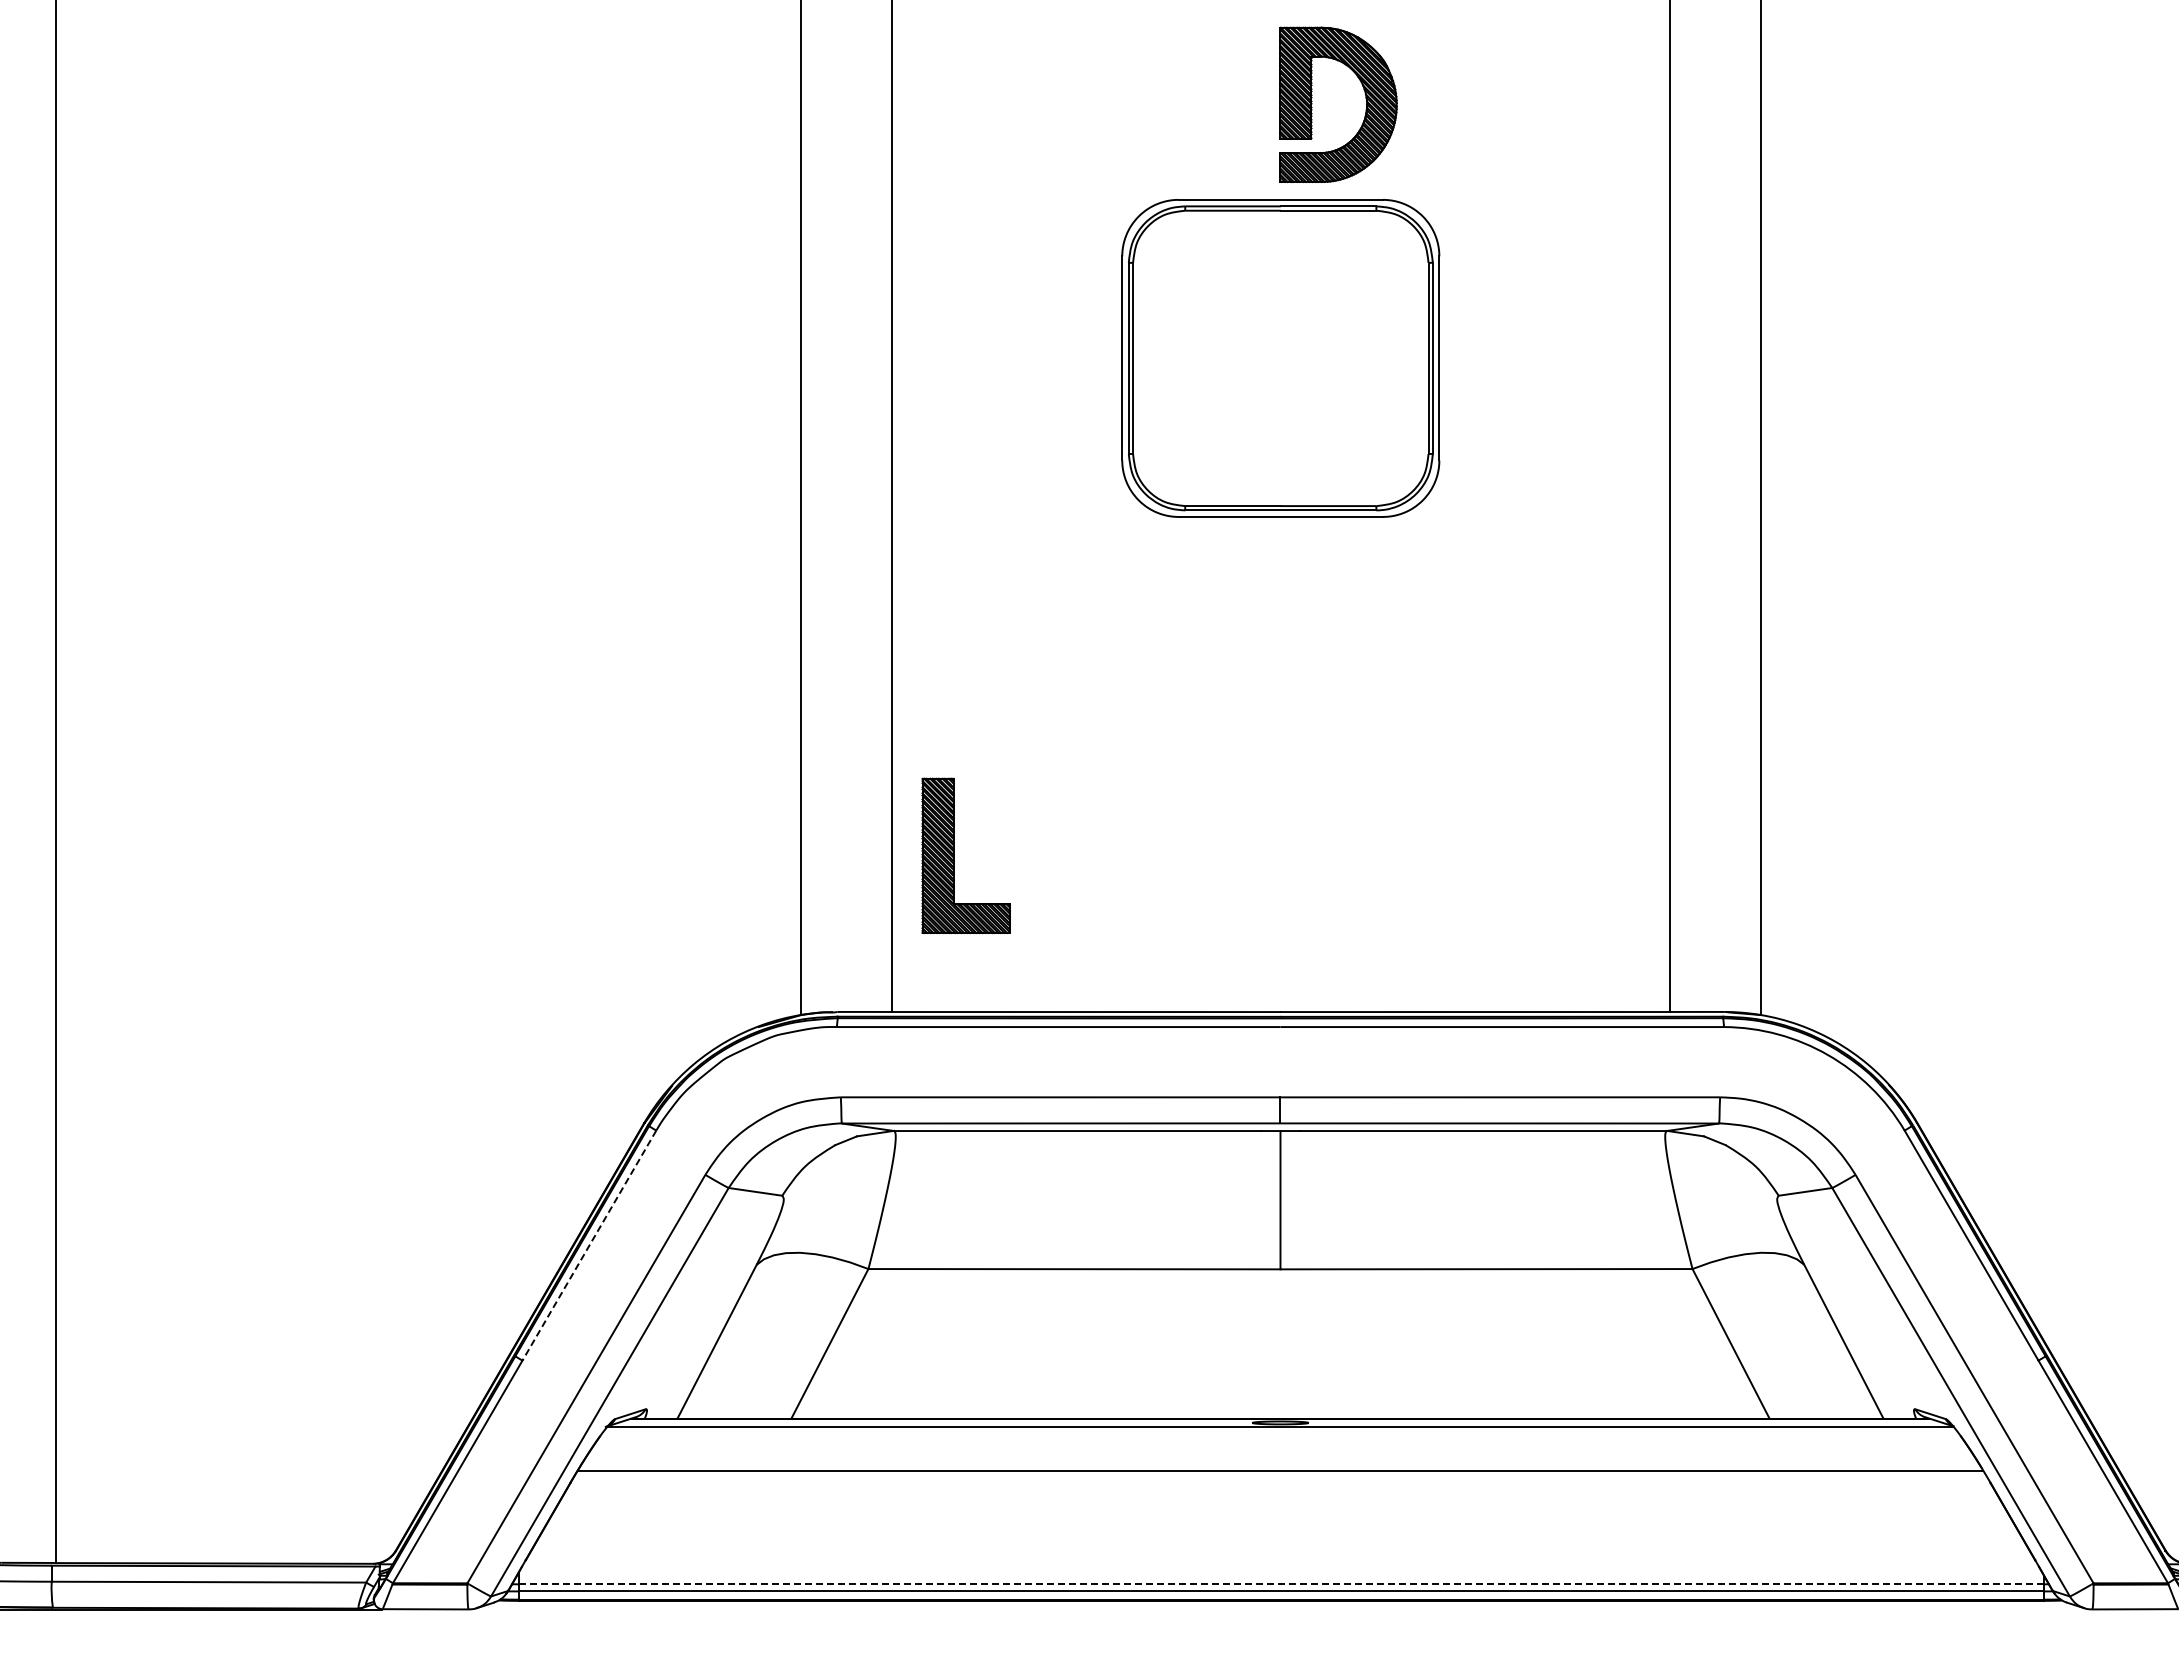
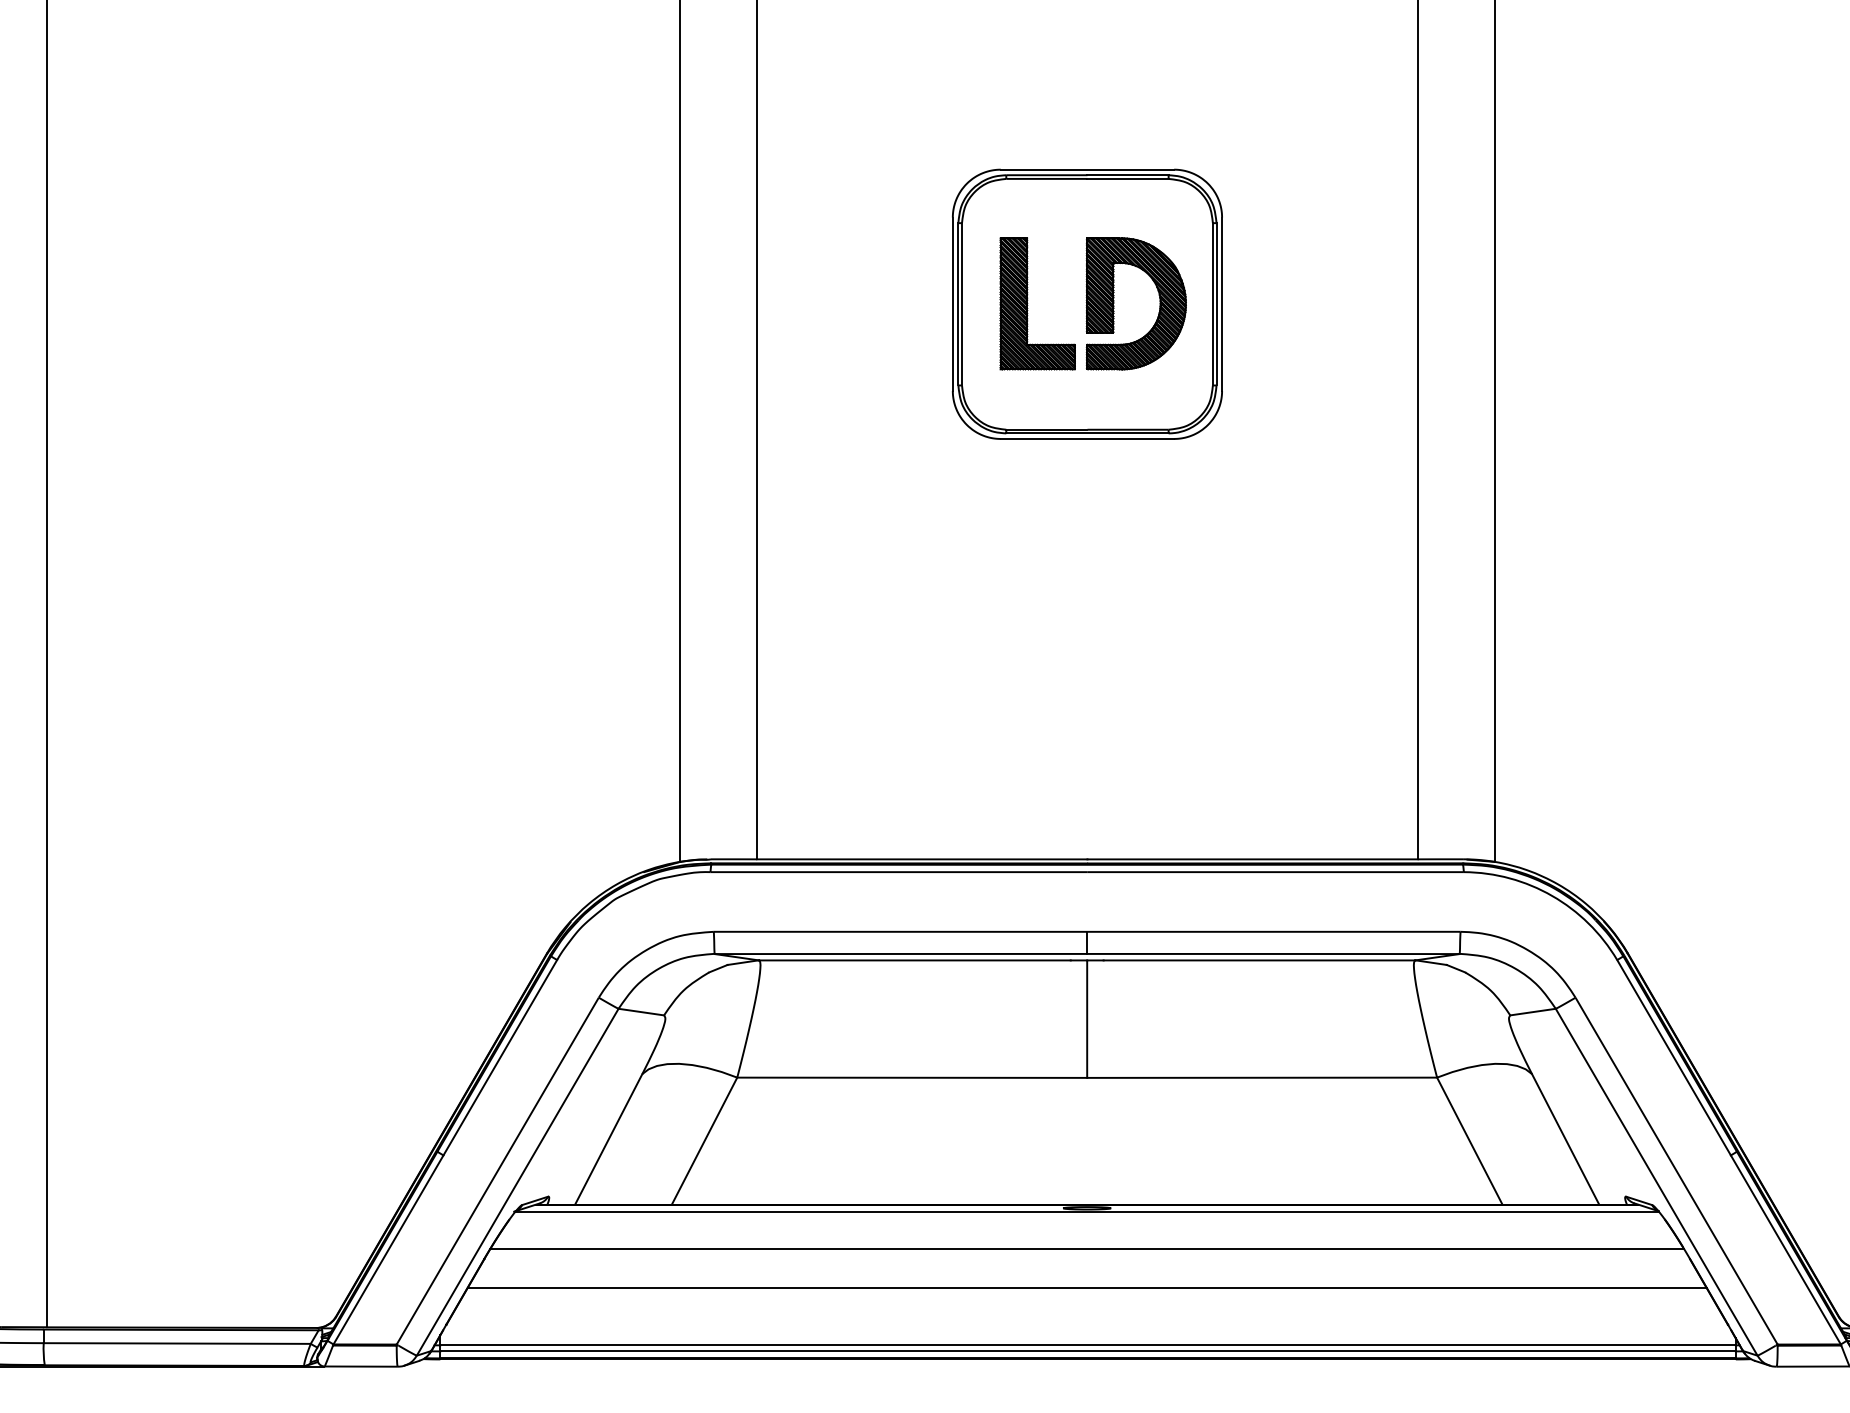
part: (1312, 104) -> (1114, 303), moved
part: (954, 855) -> (1027, 303), moved
line: (589, 1246) -> (500, 1058), dashed -> solid
line: (1280, 1516) -> (1087, 1287), added
line: (1281, 1584) -> (1088, 1345), dashed -> solid

